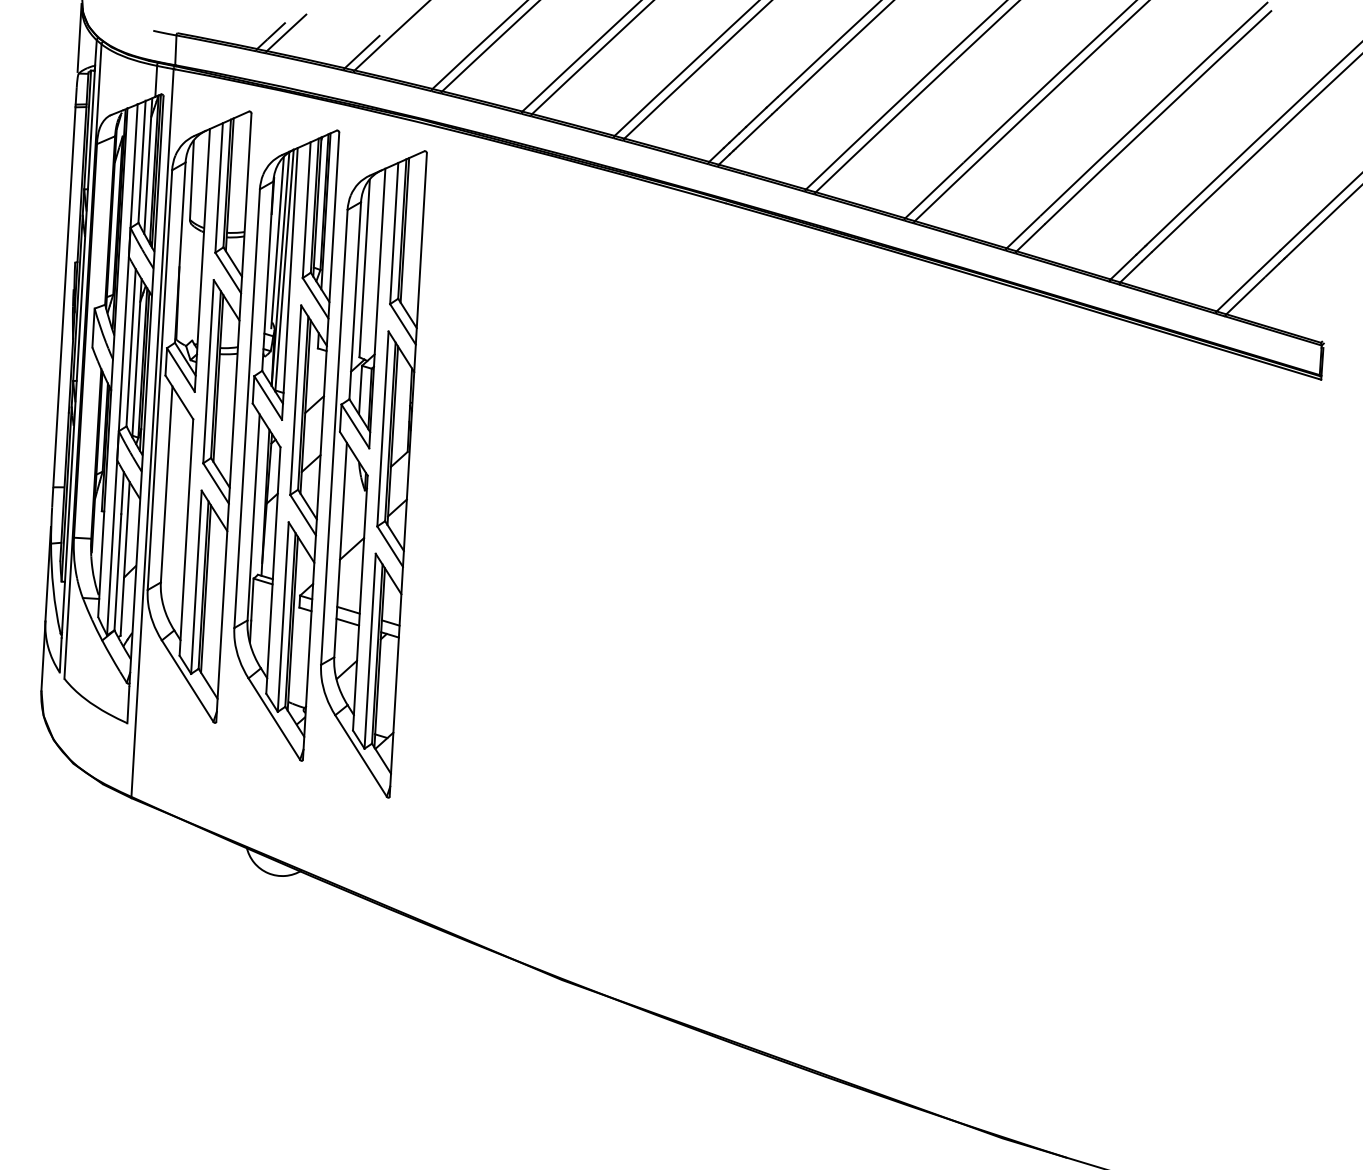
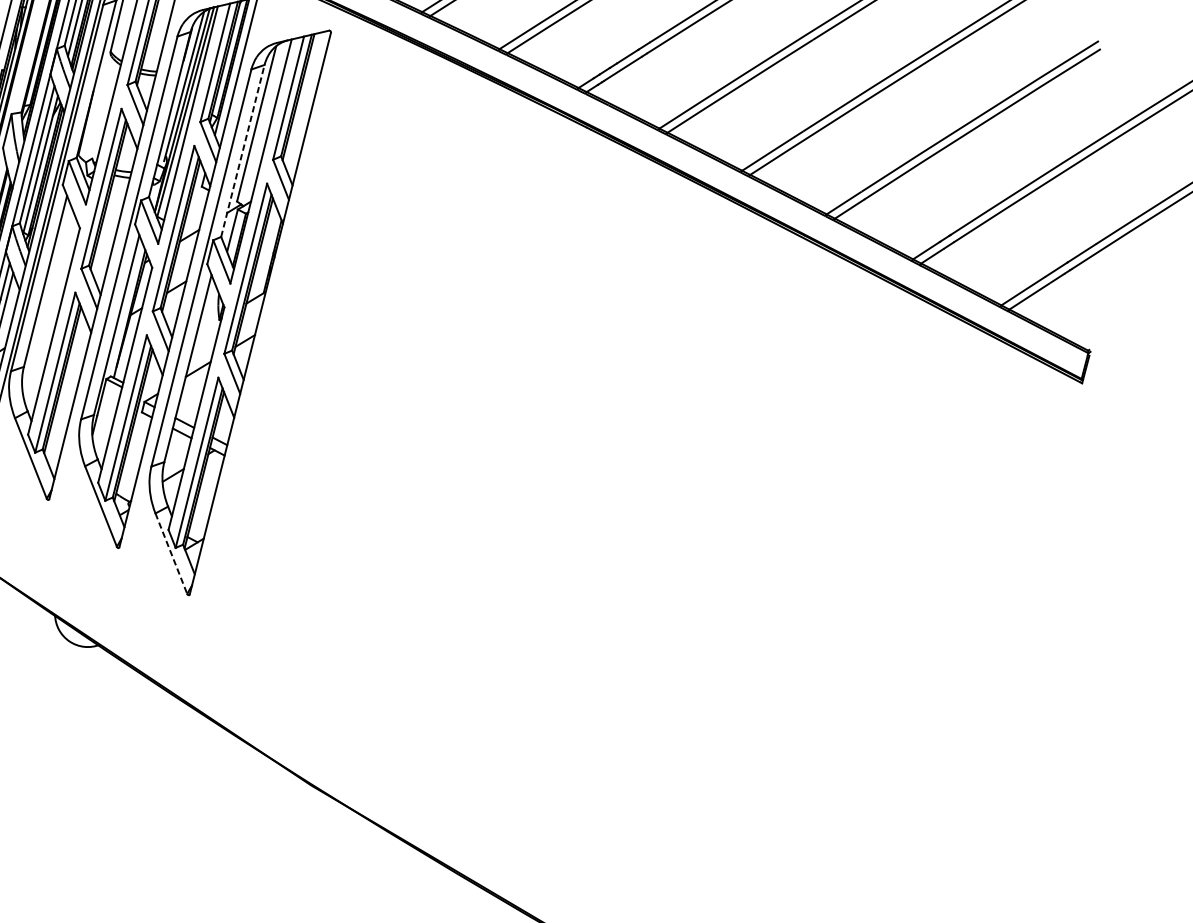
line: (355, 300) -> (243, 150), solid -> dashed
line: (361, 756) -> (171, 554), solid -> dashed

